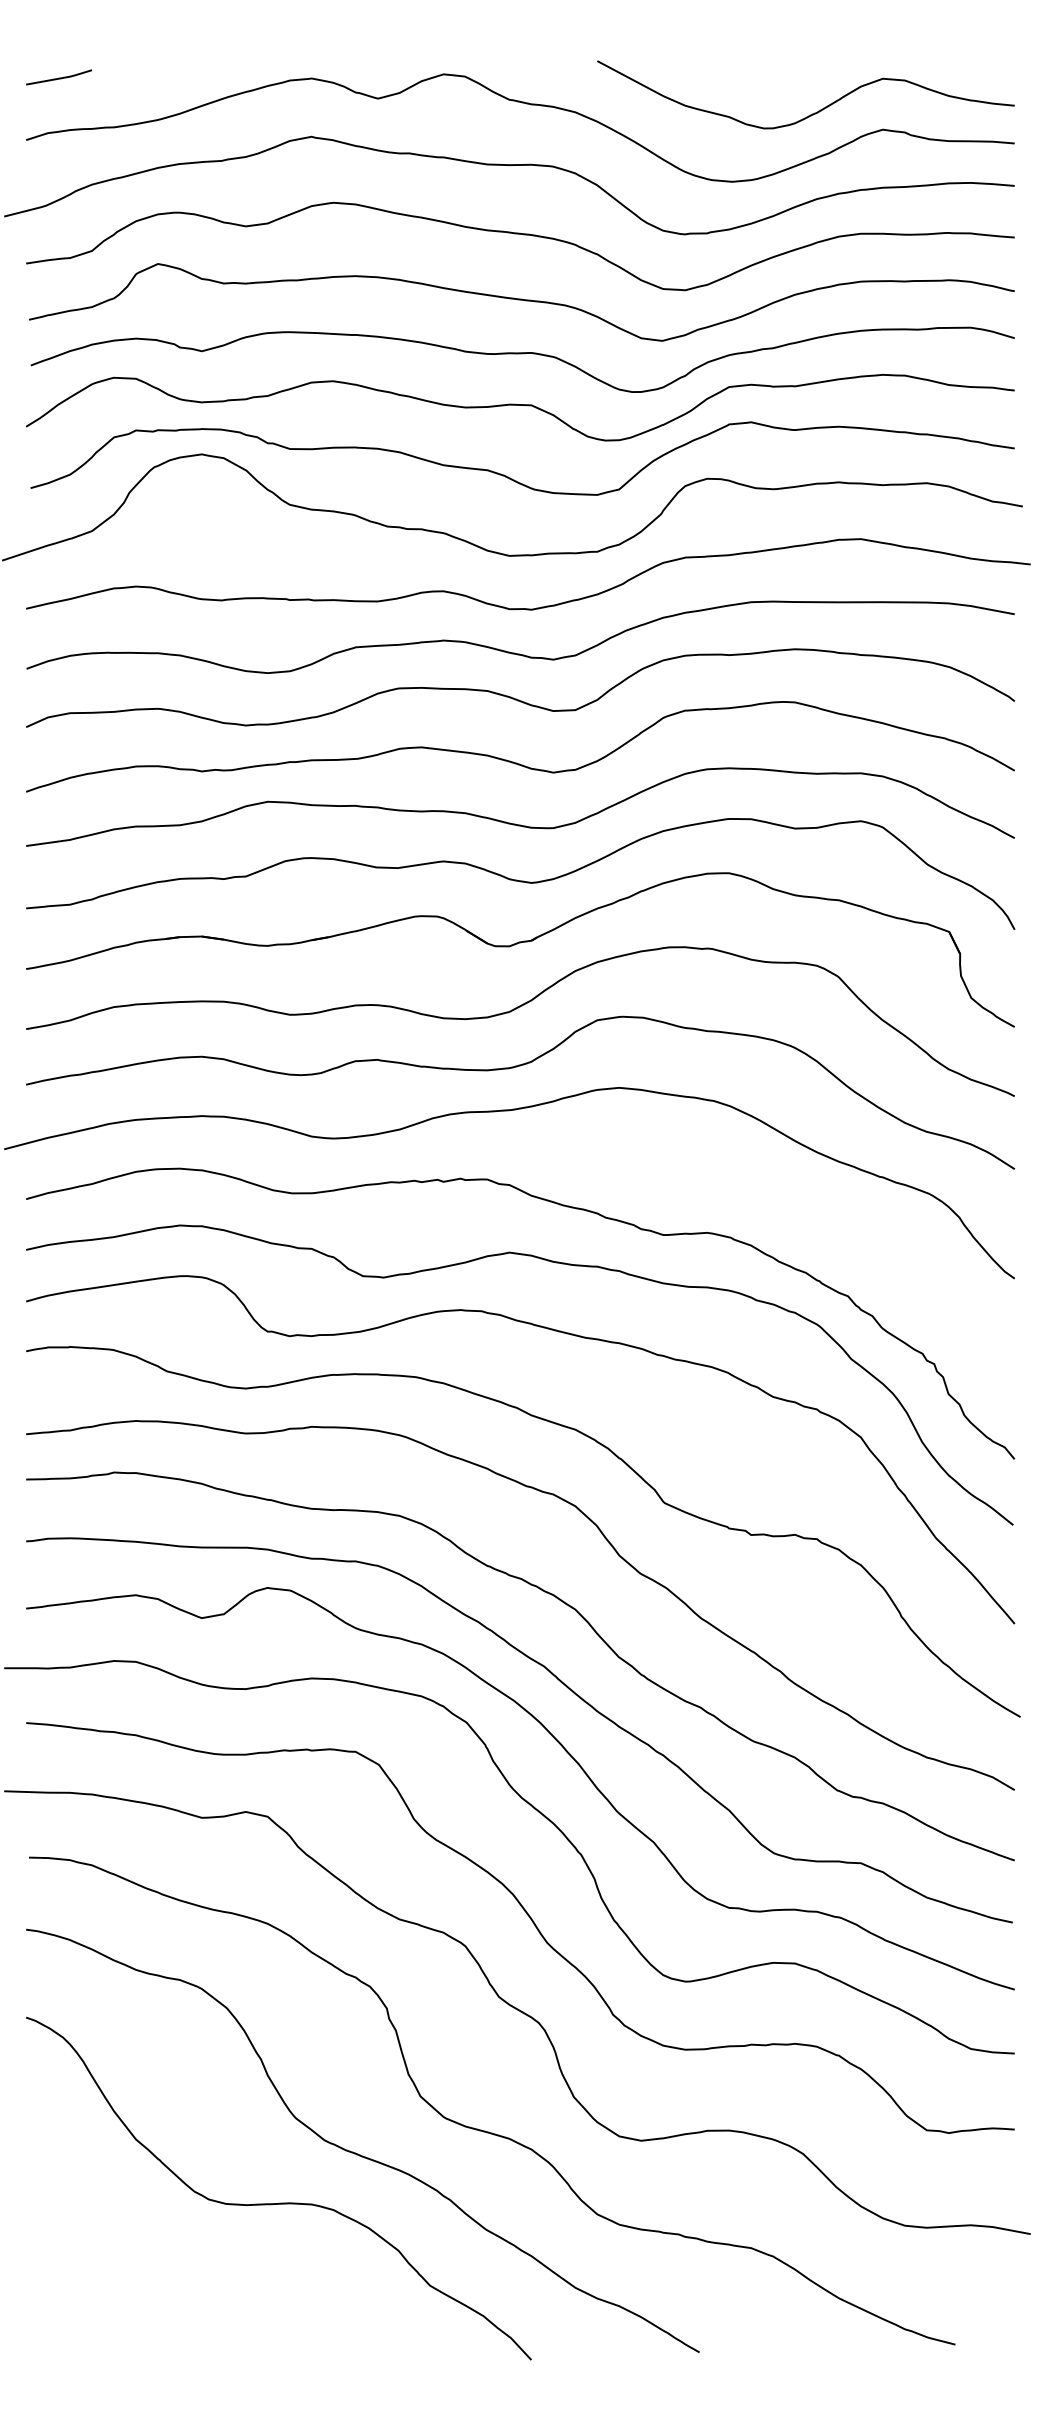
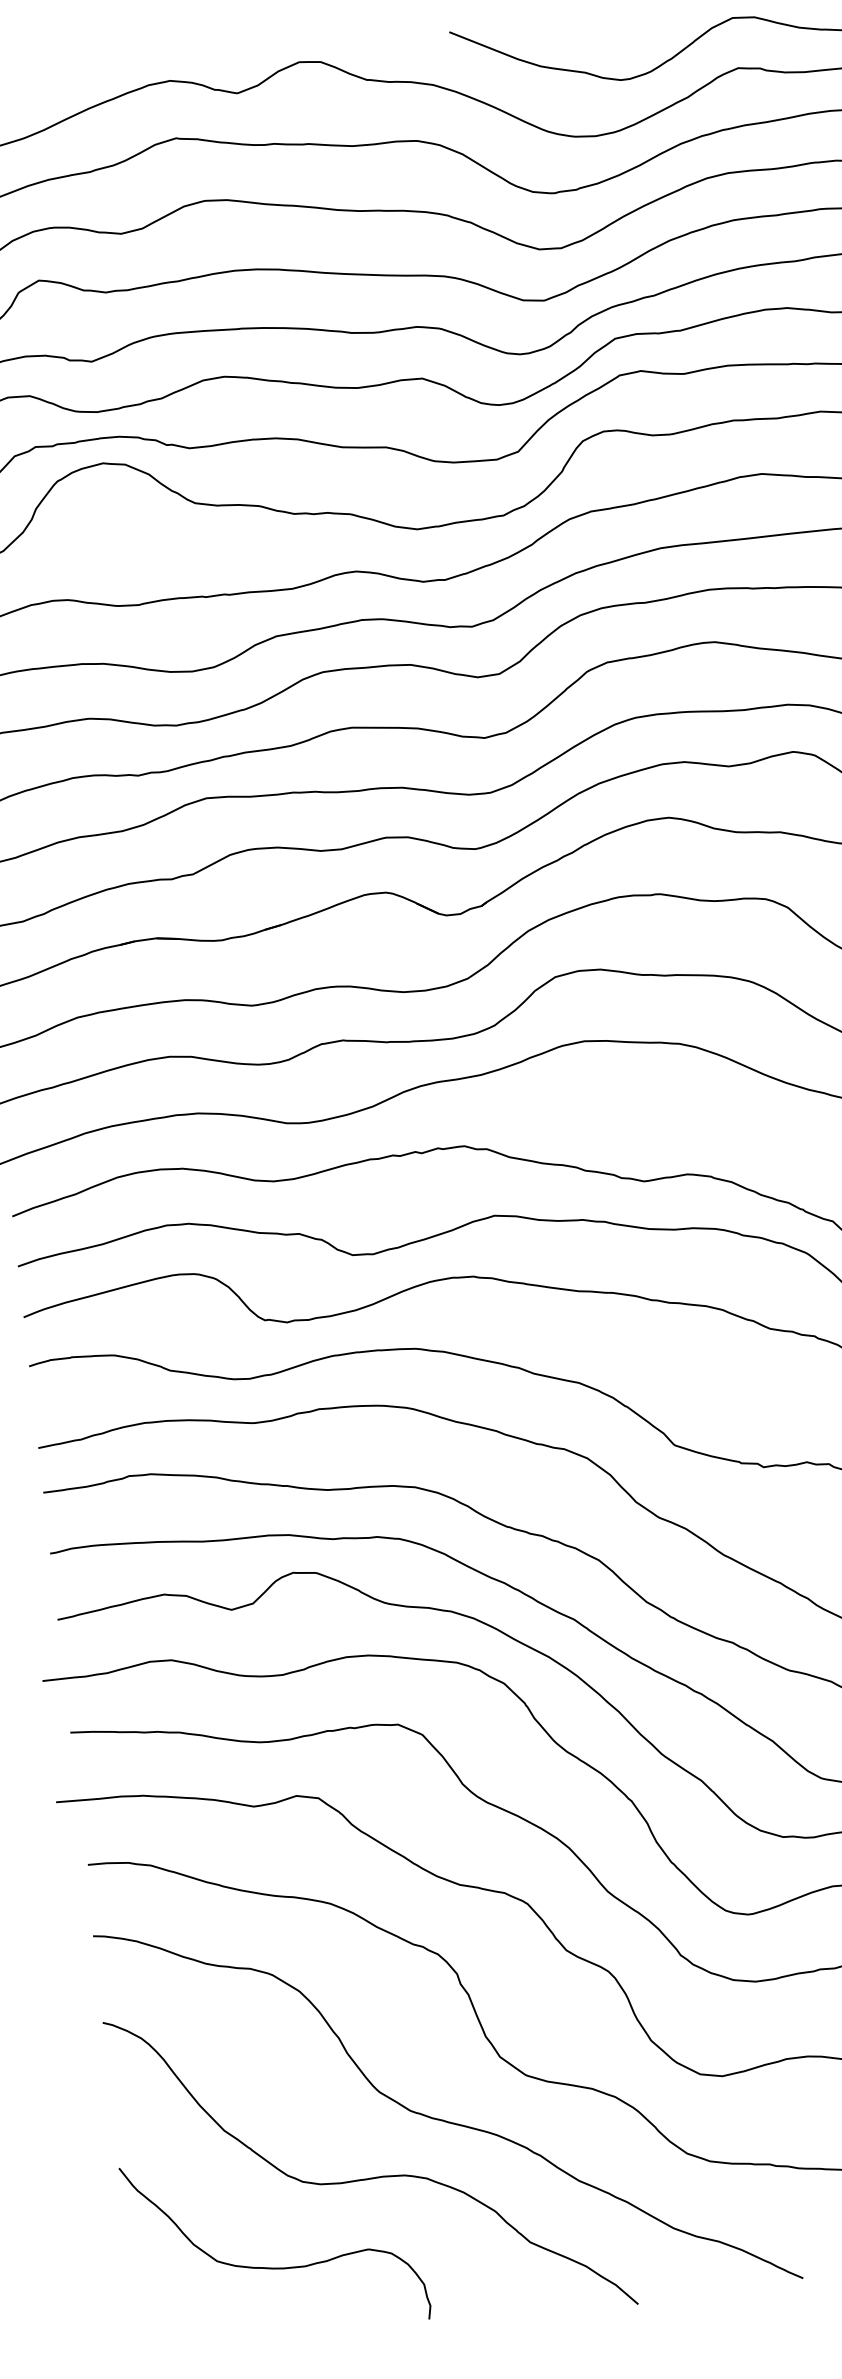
curve: (174, 2282) -> (278, 2267), added

